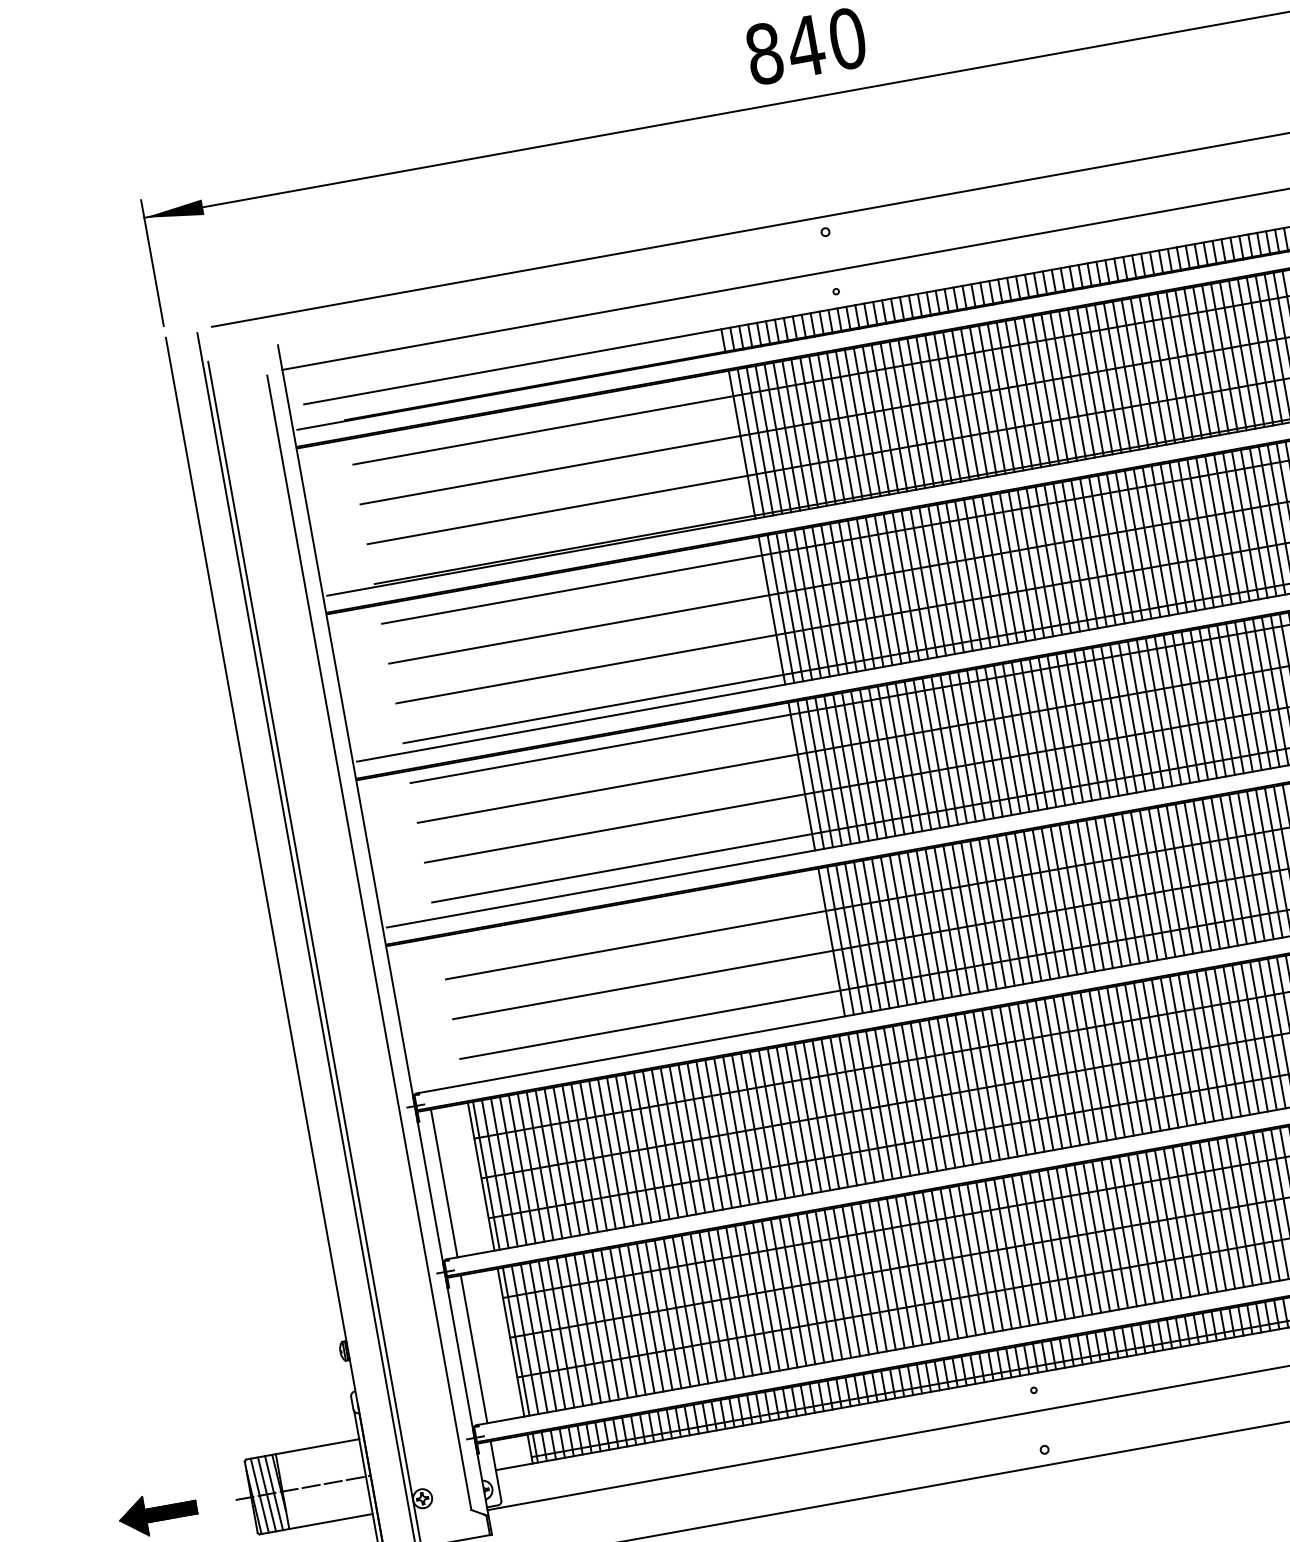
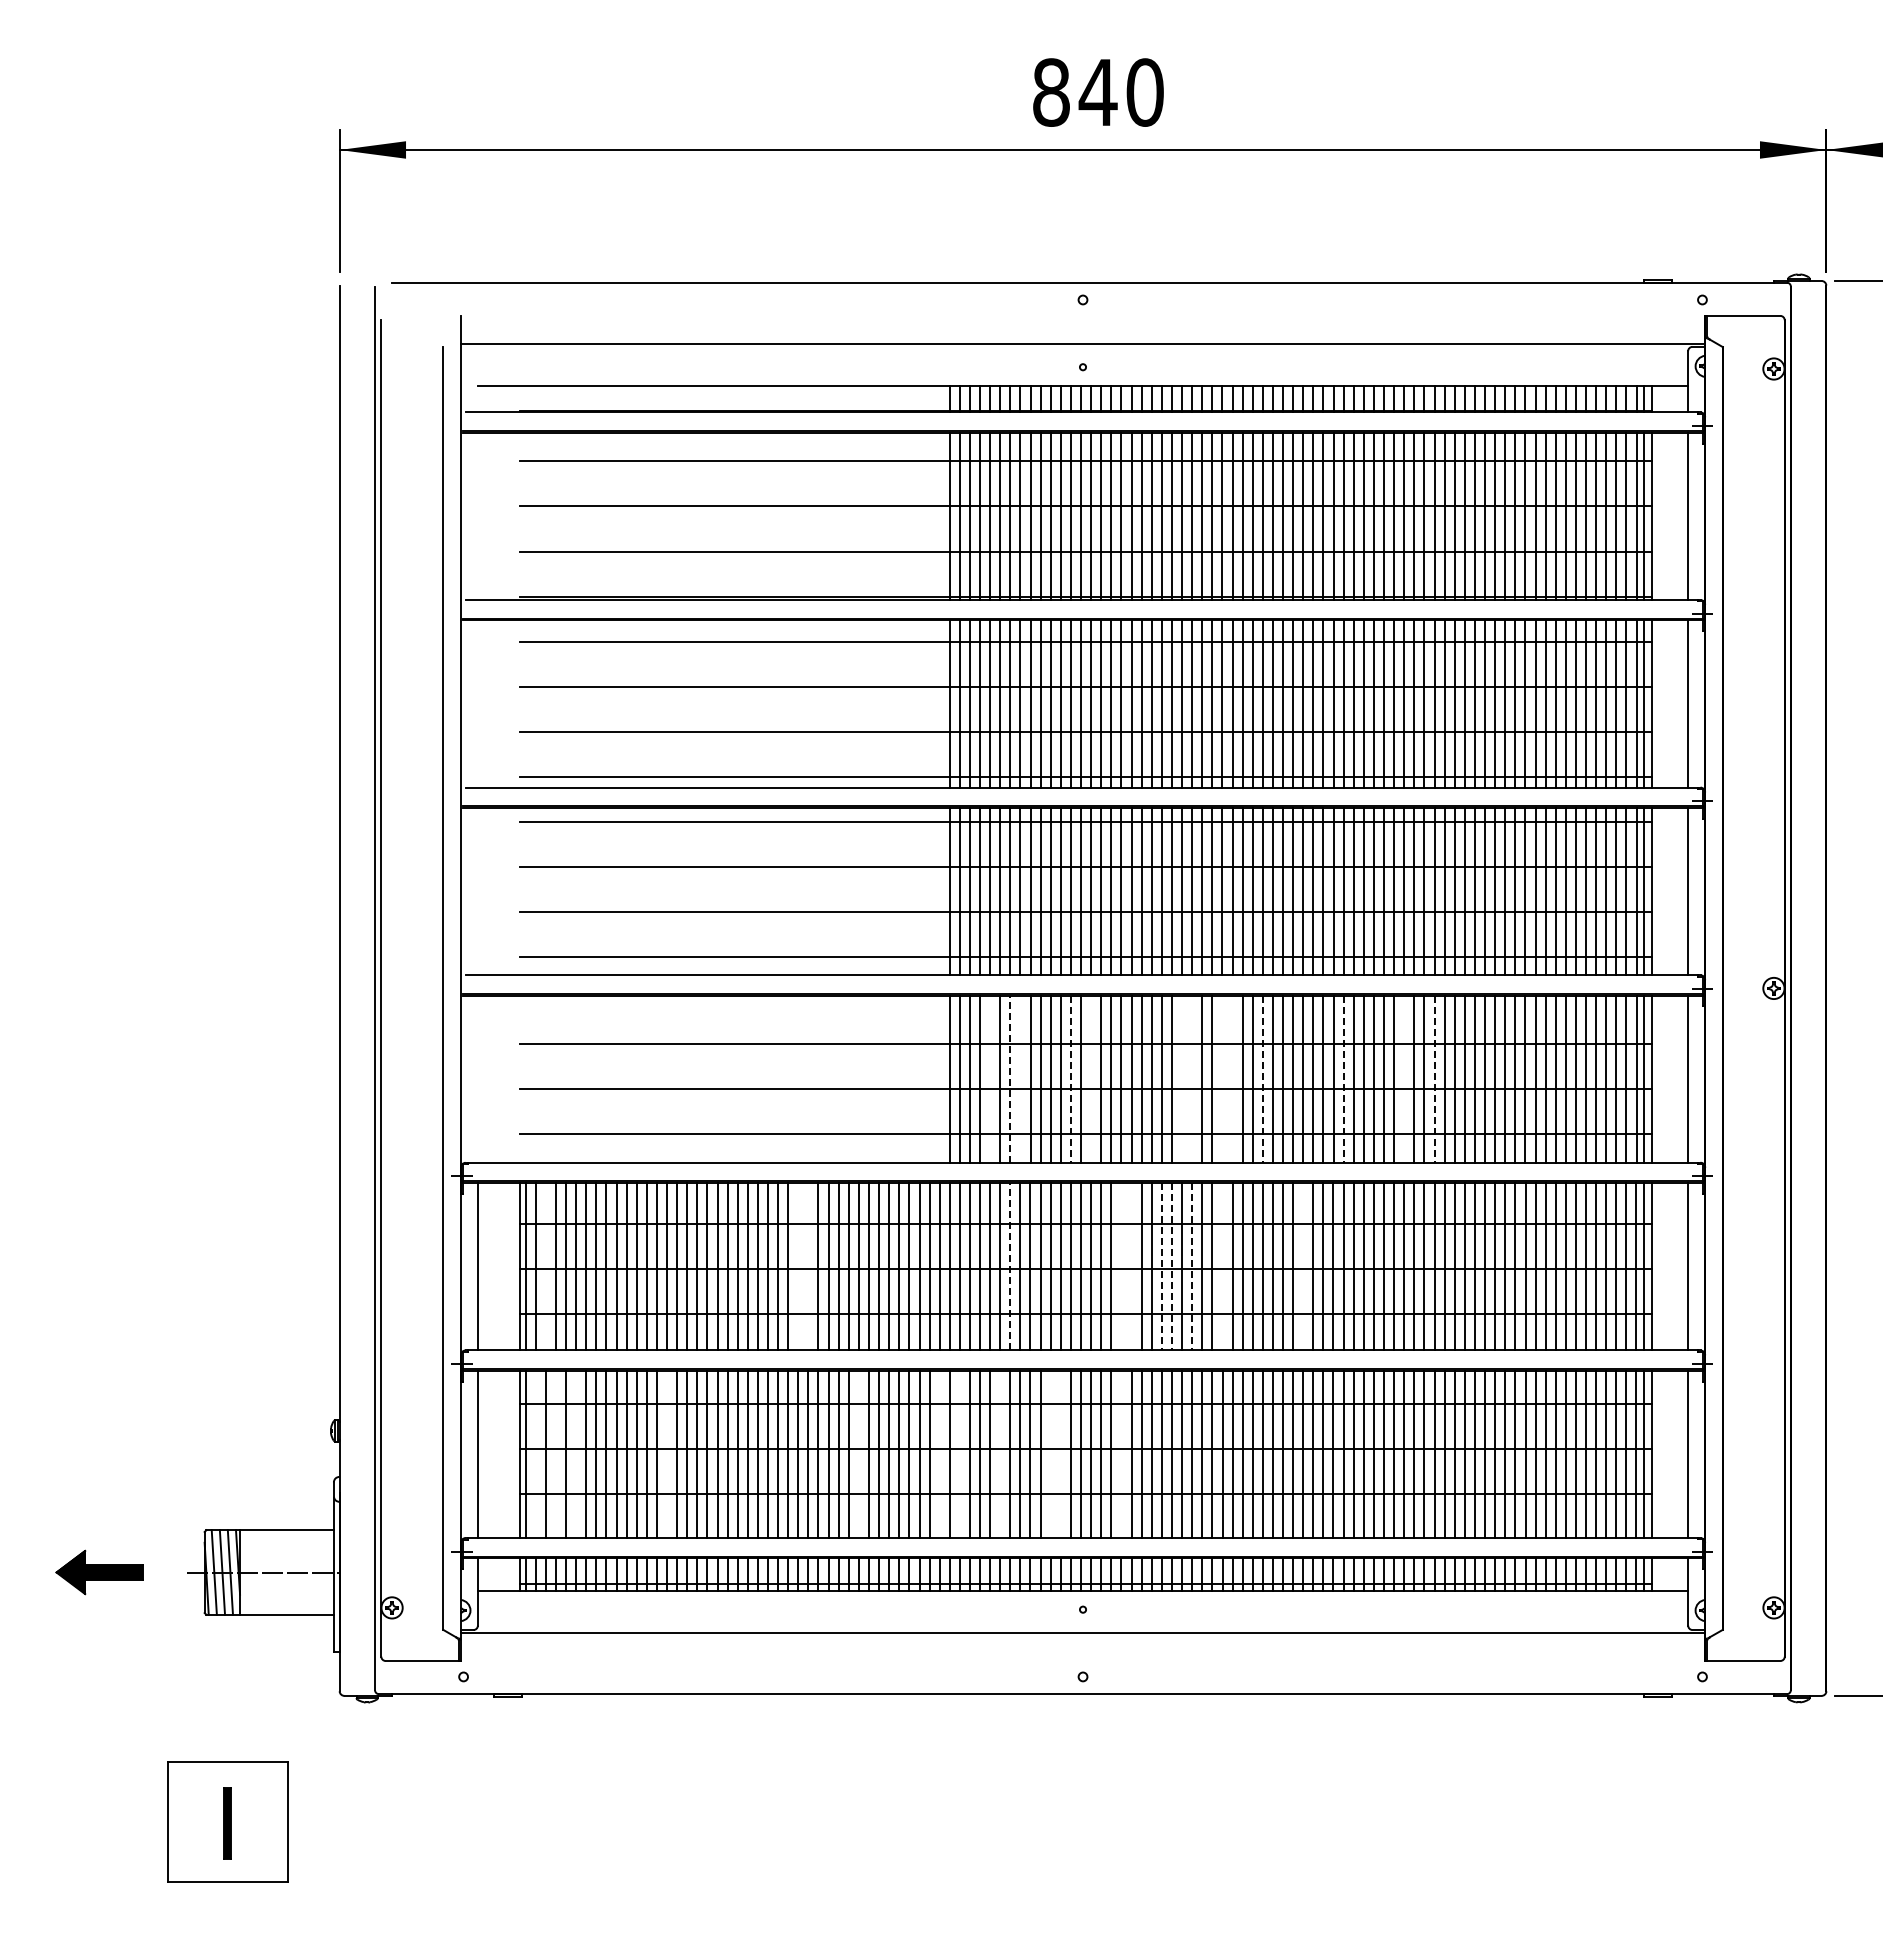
line: (1260, 865) -> (1434, 1079), solid -> dashed
line: (1233, 869) -> (1404, 1078), removed
line: (1179, 880) -> (1343, 1079), solid -> dashed
line: (1108, 892) -> (1262, 1079), solid -> dashed
line: (1081, 896) -> (1232, 1078), removed
line: (1072, 898) -> (1222, 1078), removed
line: (1046, 903) -> (1192, 1078), removed
line: (1037, 904) -> (1182, 1078), removed
line: (956, 919) -> (1091, 1078), removed
line: (938, 923) -> (1070, 1079), solid -> dashed
line: (894, 930) -> (1020, 1078), removed
line: (885, 933) -> (1010, 1079), solid -> dashed
line: (867, 935) -> (990, 1078), removed
line: (1174, 1051) -> (1303, 1266), removed
line: (1102, 1064) -> (1222, 1266), removed
line: (1076, 1069) -> (1192, 1266), solid -> dashed
line: (1057, 1072) -> (1171, 1266), solid -> dashed
line: (1048, 1074) -> (1161, 1266), solid -> dashed
line: (1022, 1079) -> (1131, 1266), removed
line: (1013, 1080) -> (1121, 1266), removed
line: (915, 1098) -> (1010, 1266), solid -> dashed
line: (736, 1130) -> (808, 1266), removed
line: (727, 1132) -> (798, 1266), removed
line: (503, 1172) -> (545, 1266), removed
line: (1043, 1247) -> (1121, 1454), removed
line: (989, 1256) -> (1060, 1454), removed
line: (980, 1258) -> (1050, 1454), removed
line: (936, 1266) -> (1000, 1454), removed
line: (899, 1272) -> (959, 1454), removed
line: (882, 1275) -> (939, 1454), removed
line: (810, 1288) -> (858, 1454), removed
line: (640, 1319) -> (666, 1454), removed
line: (561, 1333) -> (576, 1454), removed
line: (542, 1337) -> (555, 1454), removed
line: (525, 1340) -> (535, 1454), removed

